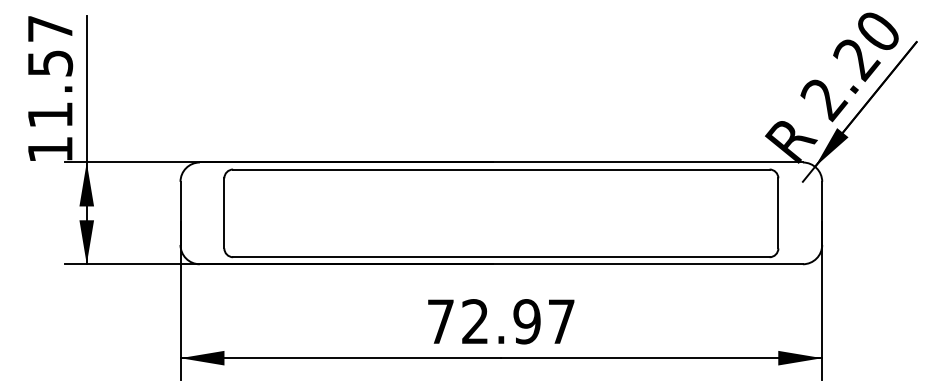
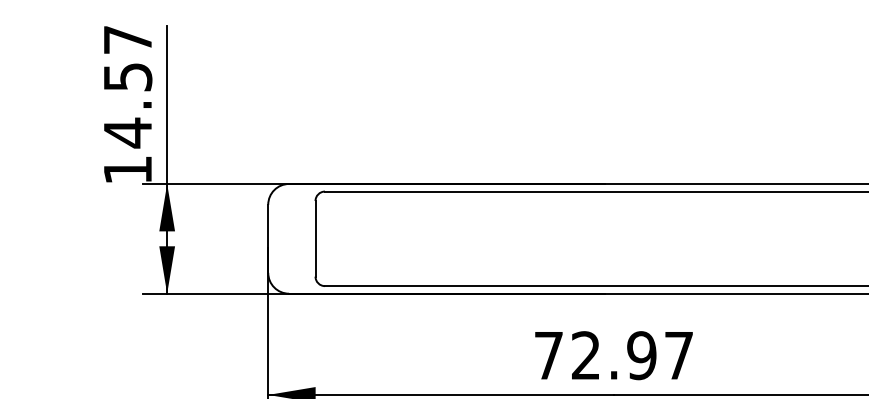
text: (50, 114) -> (128, 132), 11.57 -> 14.57

